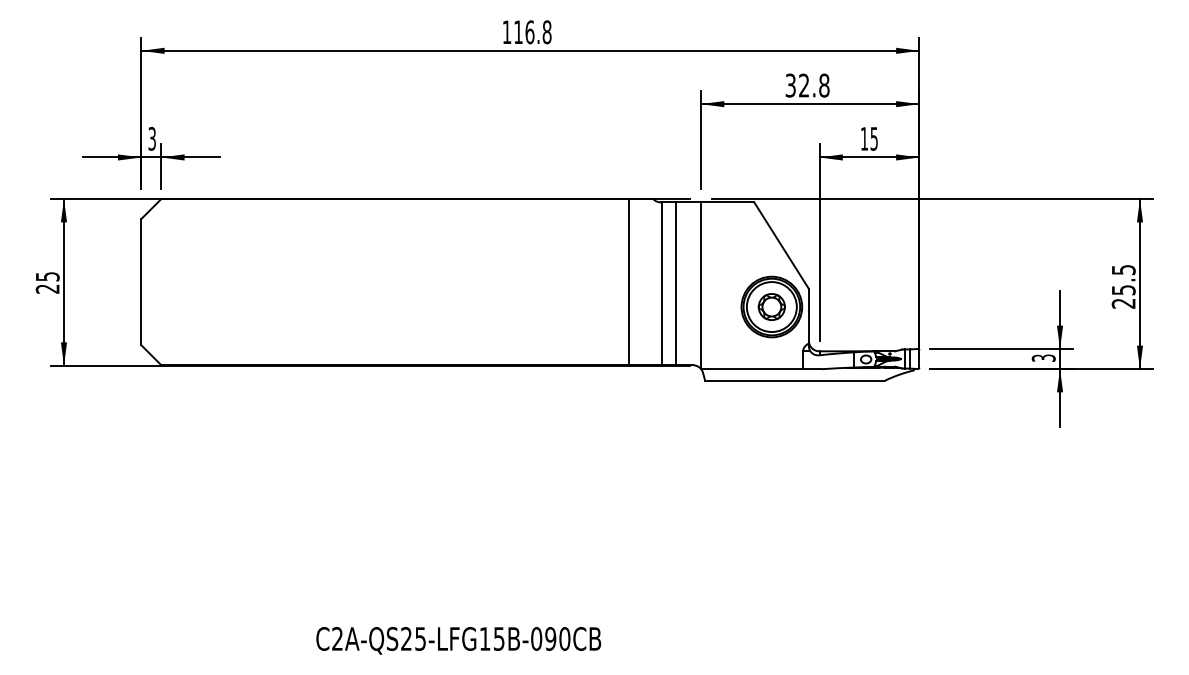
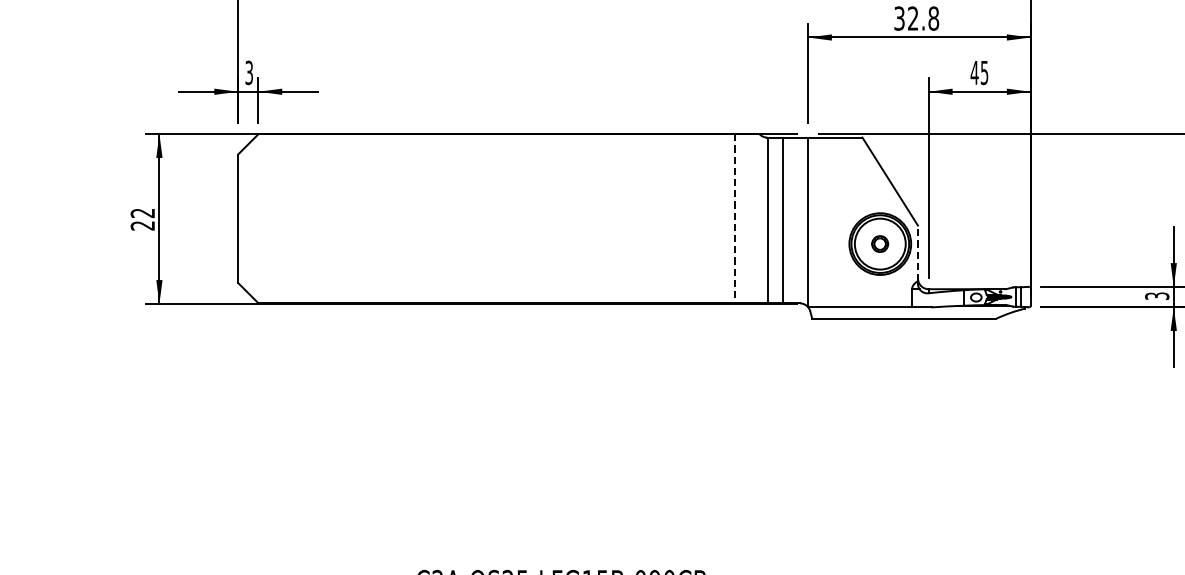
text: (864, 138) -> (974, 72), 15 -> 45
text: (47, 276) -> (142, 213), 25 -> 22
line: (628, 282) -> (734, 219), solid -> dashed
part: (771, 306) -> (879, 243), size x0.6
line: (808, 315) -> (917, 252), solid -> dashed

